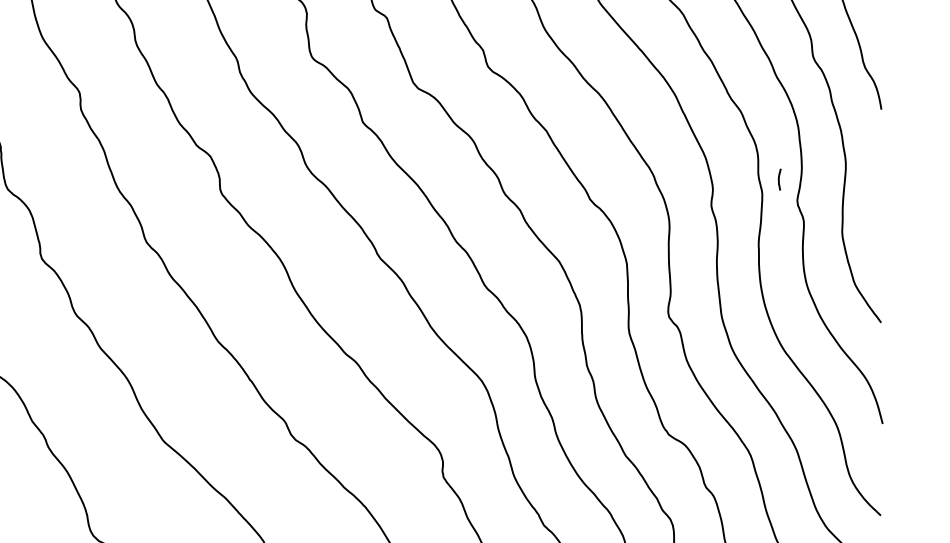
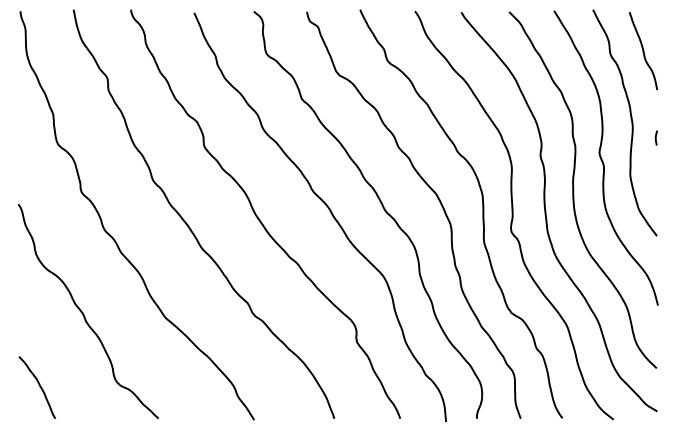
curve: (778, 178) -> (655, 137), moved

